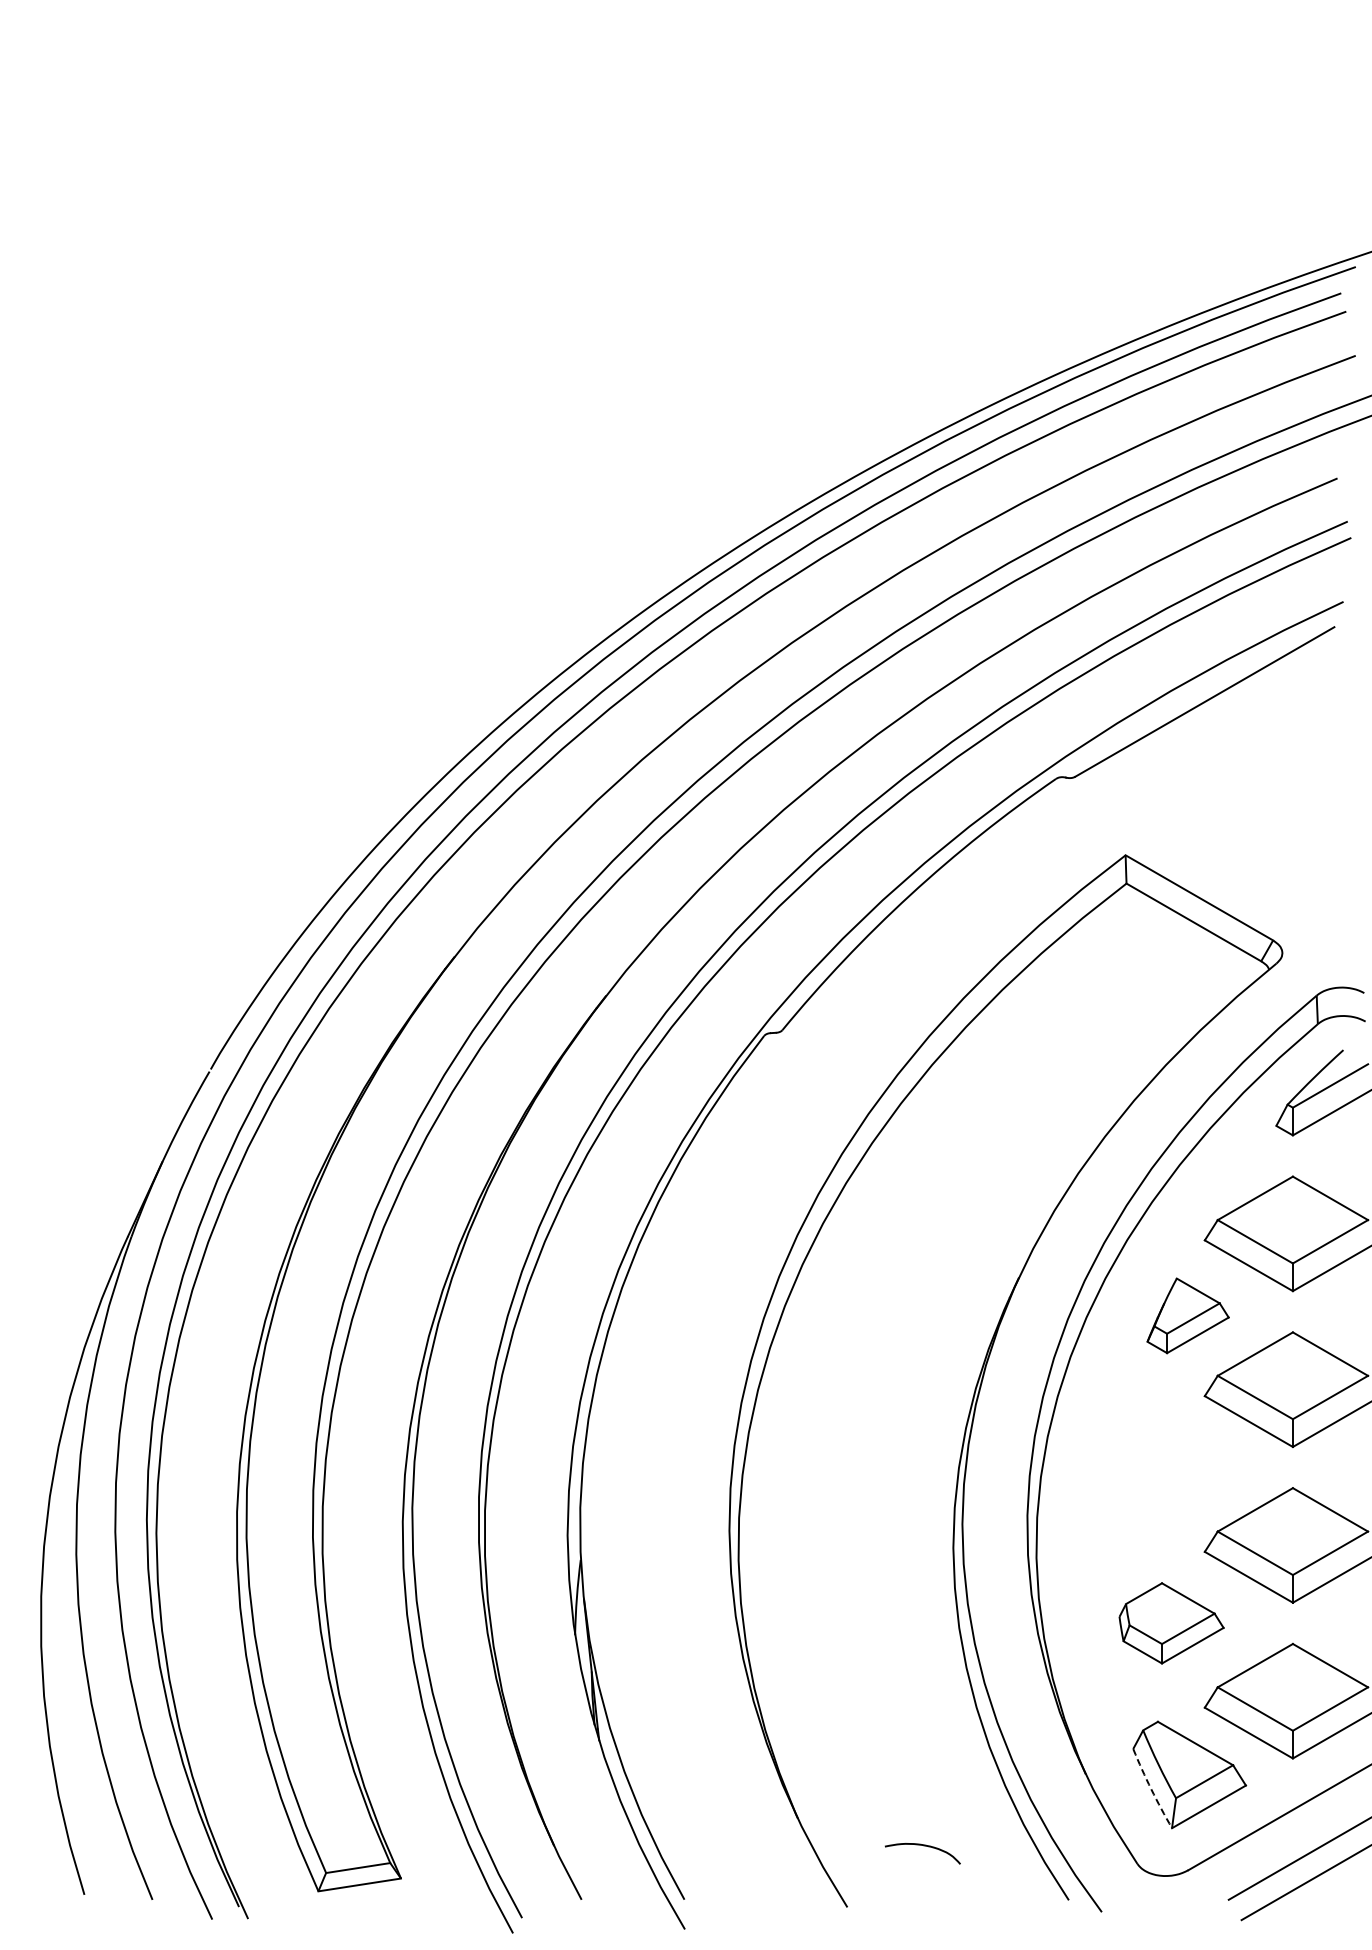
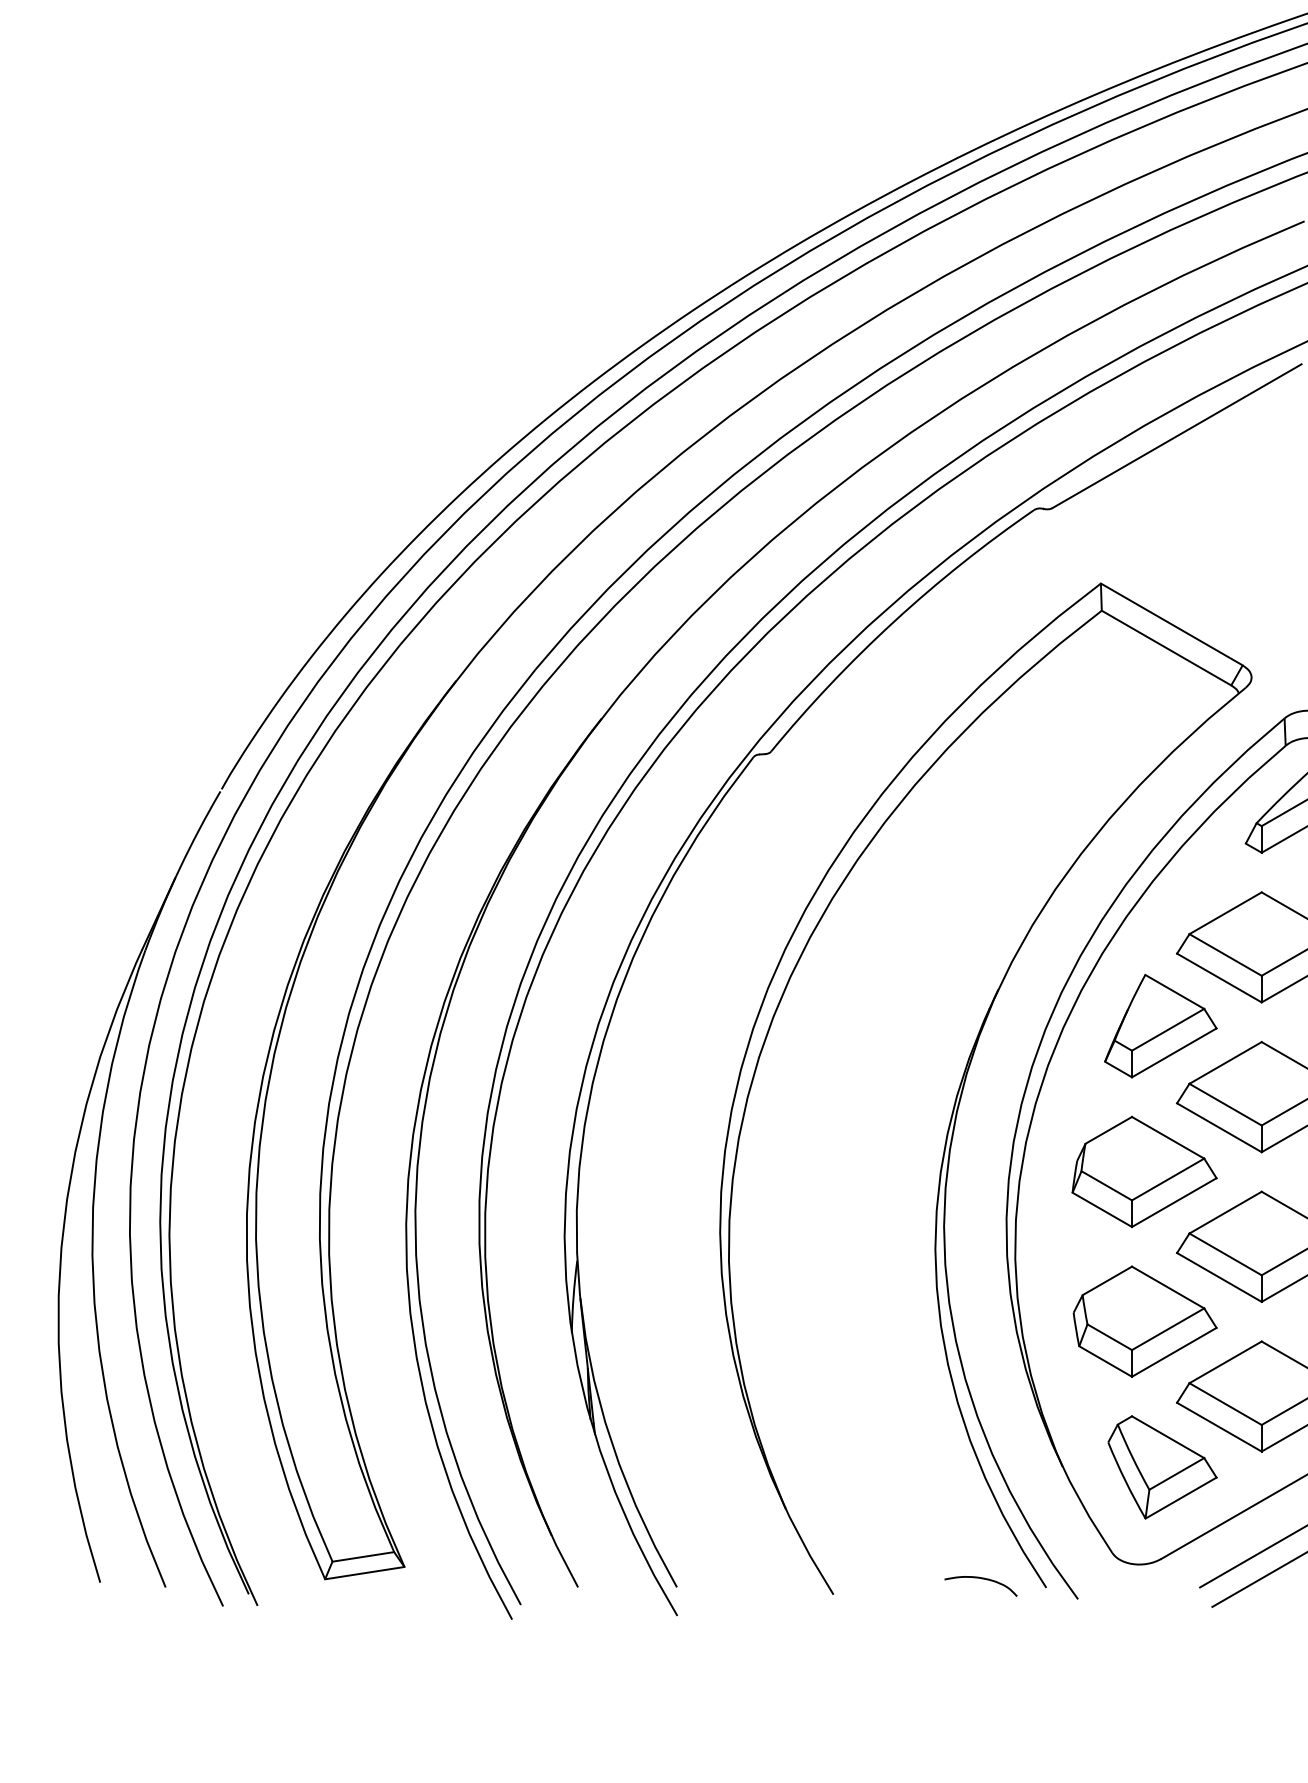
part: (1188, 1315) -> (1161, 1025), size x1.43
part: (1171, 1467) -> (1145, 1171), added
part: (1171, 1623) -> (1145, 1321), size x1.43
arc: (1151, 1789) -> (1125, 1481), dashed -> solid
curve: (923, 1846) -> (981, 1579), moved

